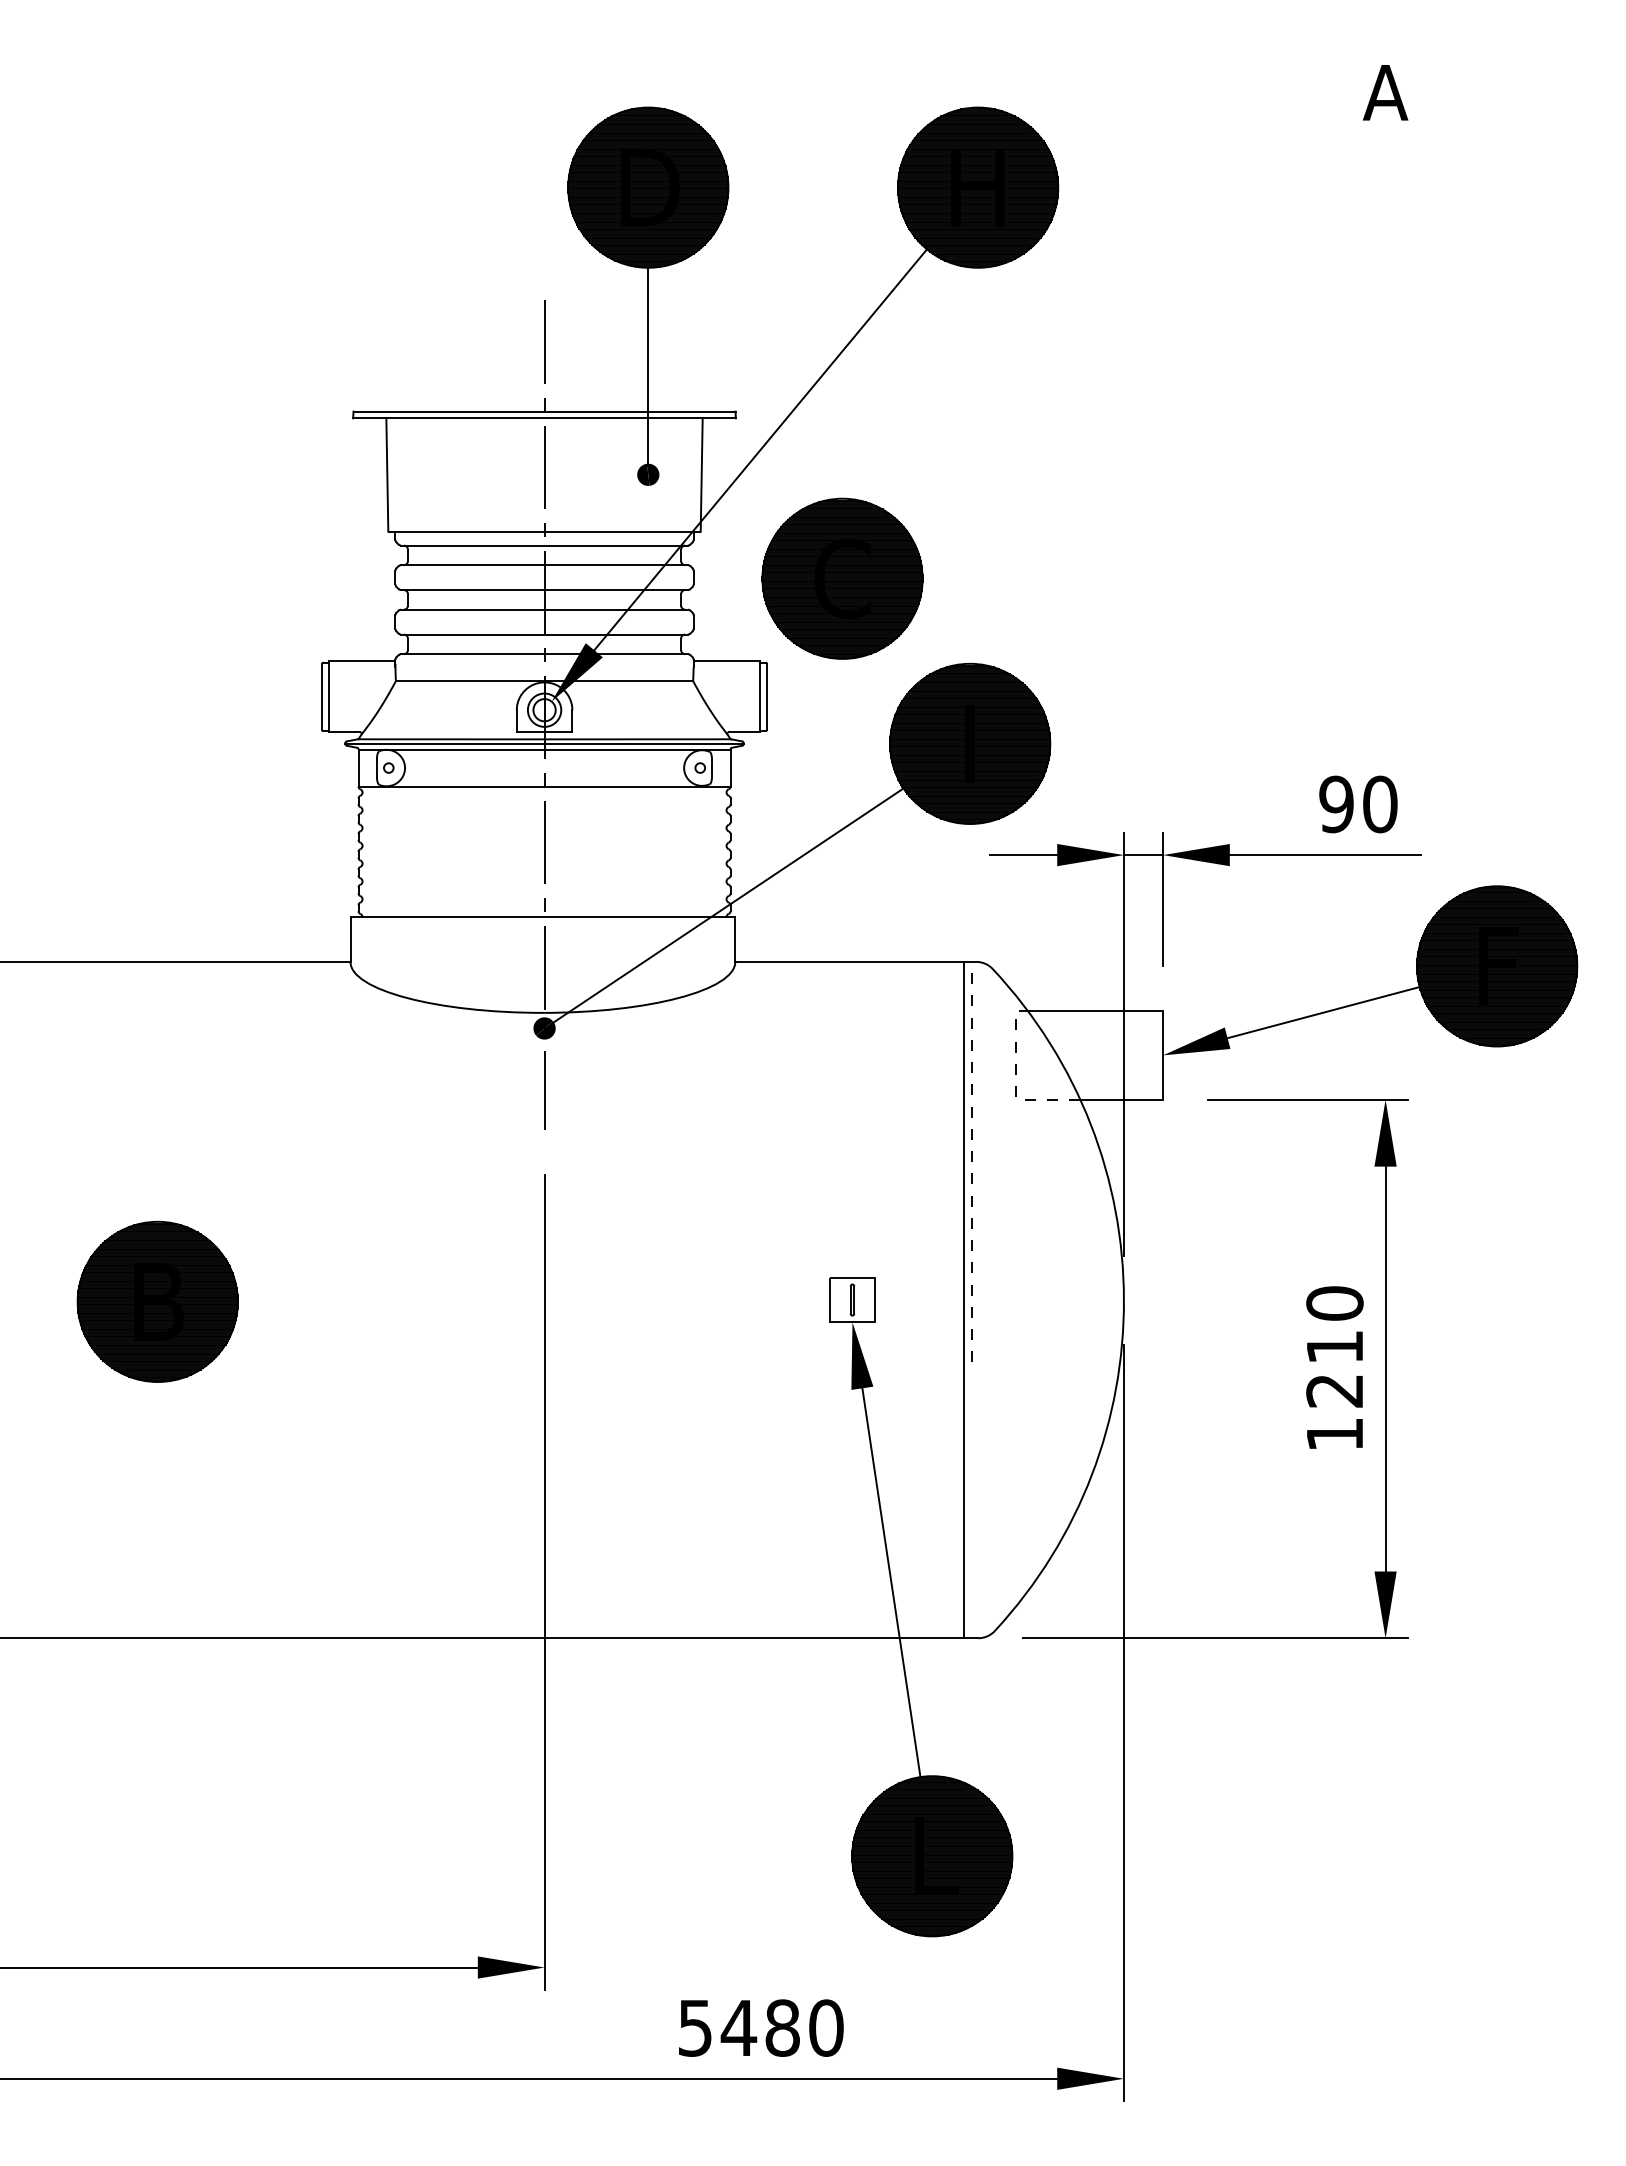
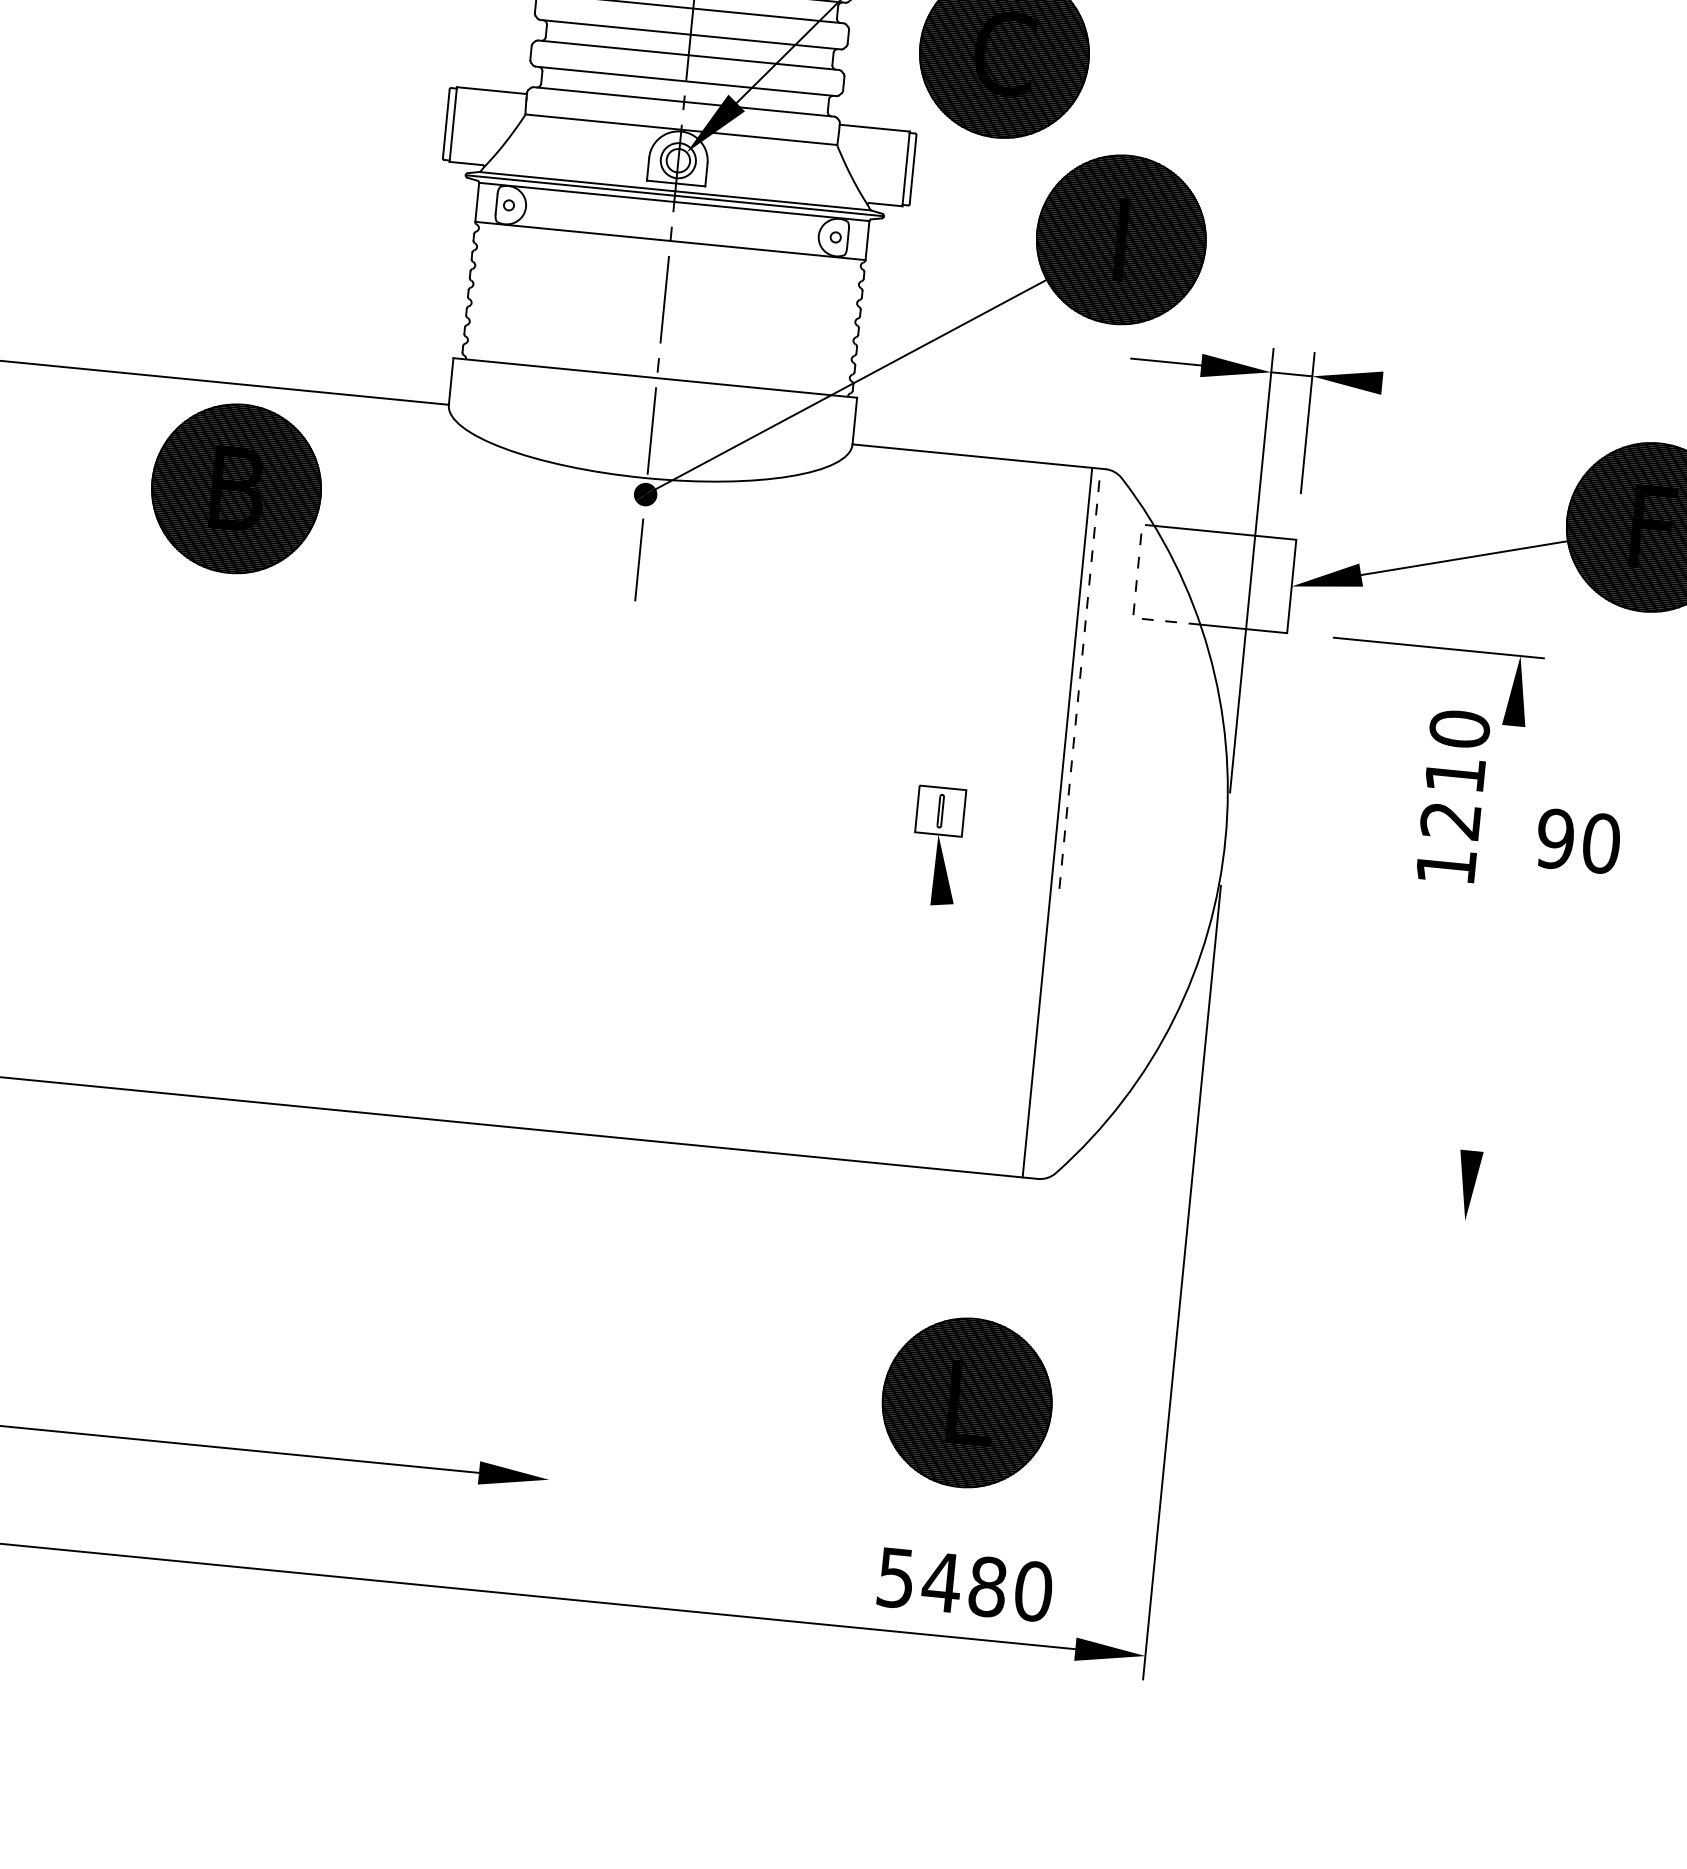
text: (1358, 804) -> (1578, 841), moved
line: (1324, 855) -> (1481, 393), removed
part: (157, 1301) -> (236, 488), moved
text: (1334, 1367) -> (1452, 796), moved
line: (1385, 1368) -> (1492, 937), removed
line: (886, 1554) -> (950, 1081), removed
line: (544, 1581) -> (588, 1074), removed
line: (1214, 1638) -> (1285, 1203), removed
text: (761, 2027) -> (965, 1584), moved

